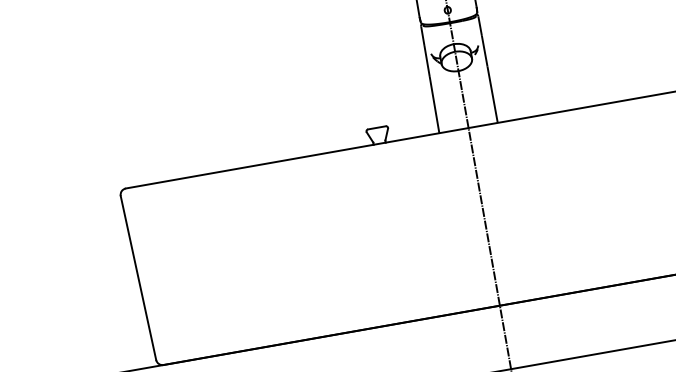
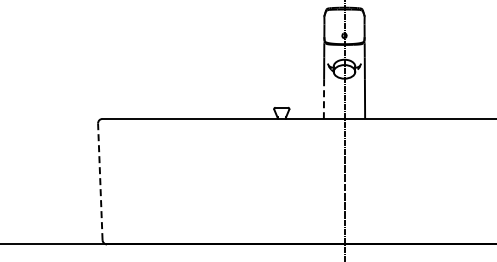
line: (433, 105) -> (323, 99), solid -> dashed
line: (138, 277) -> (100, 181), solid -> dashed

